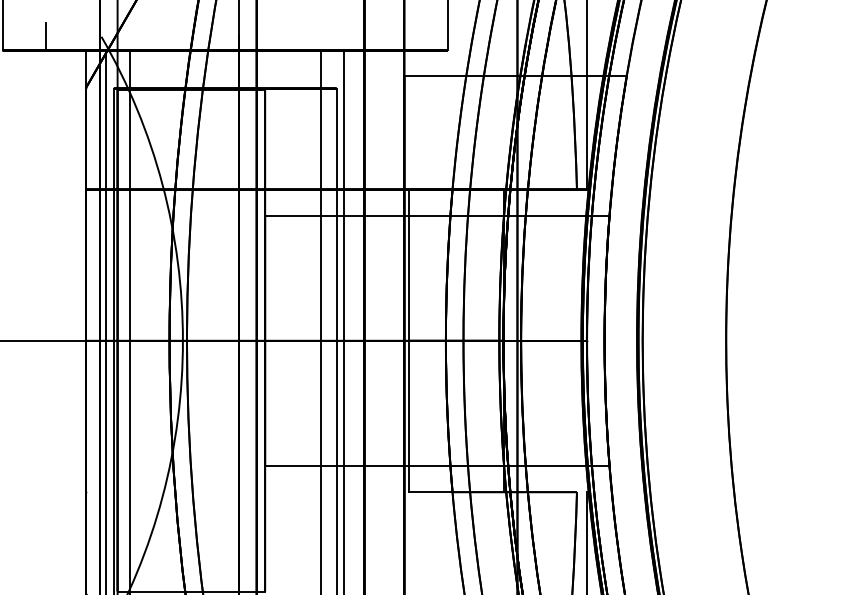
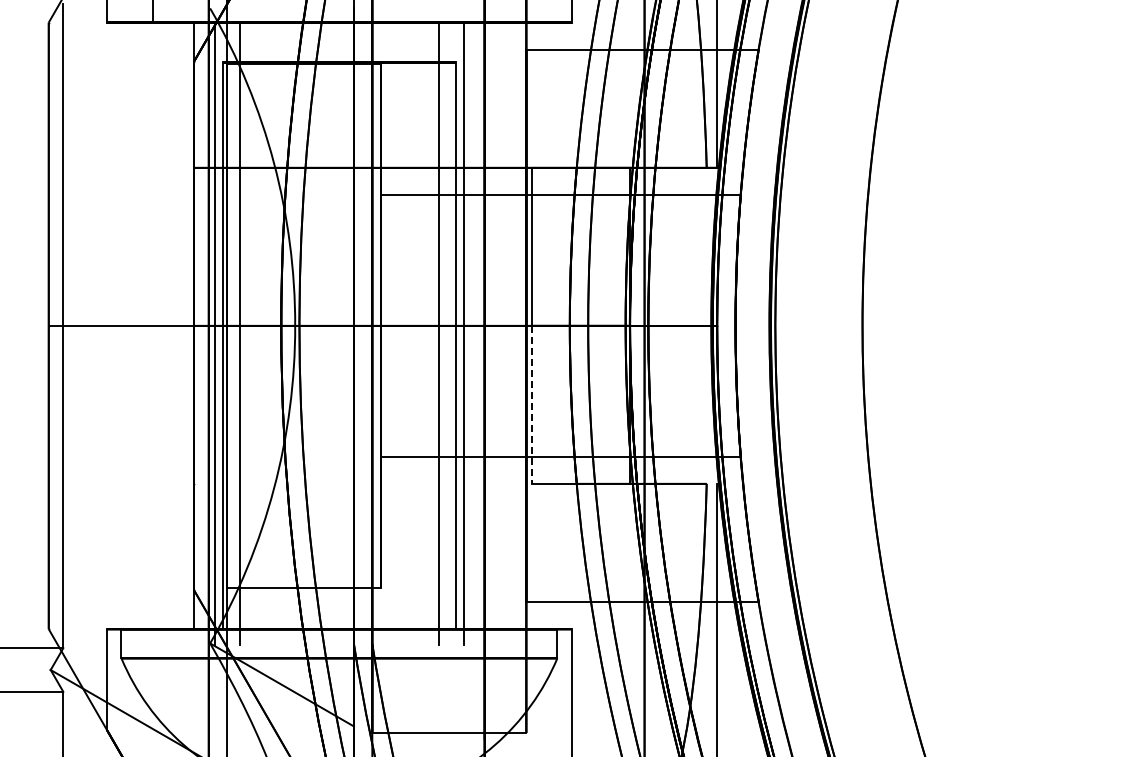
line: (409, 416) -> (531, 404), solid -> dashed

